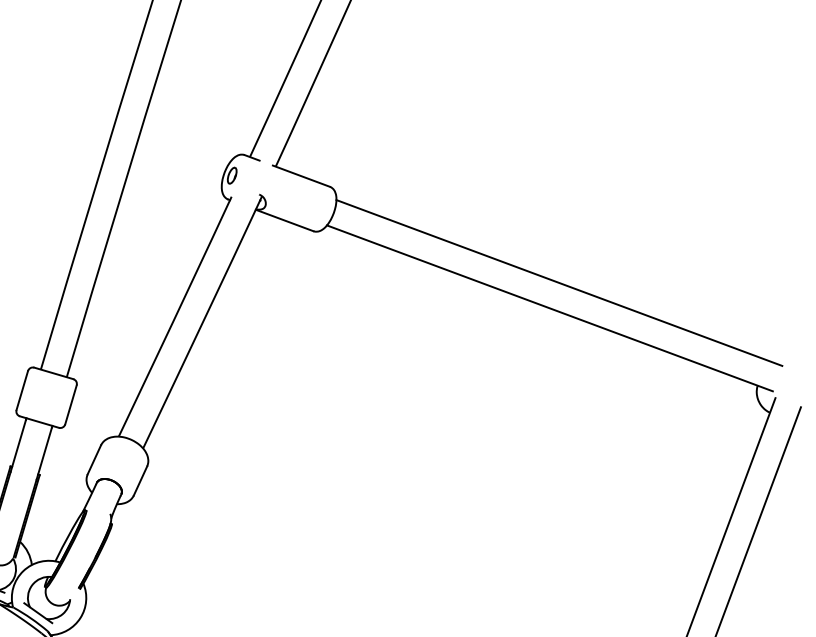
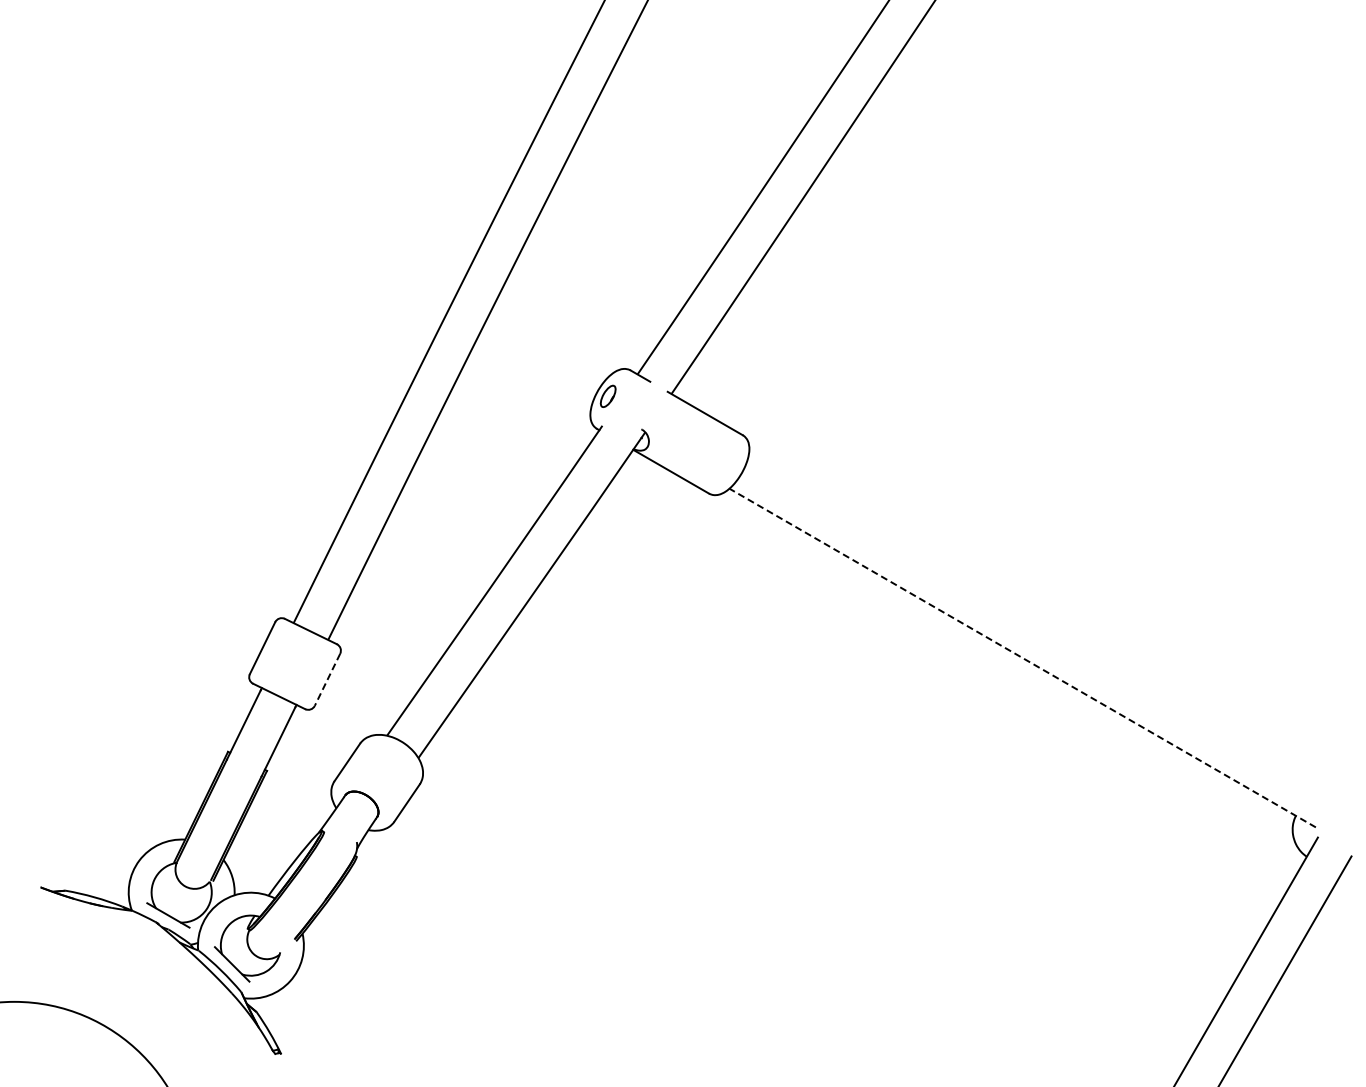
line: (559, 282) -> (1041, 624), removed
line: (549, 308) -> (1022, 658), solid -> dashed
line: (70, 404) -> (327, 679), solid -> dashed

